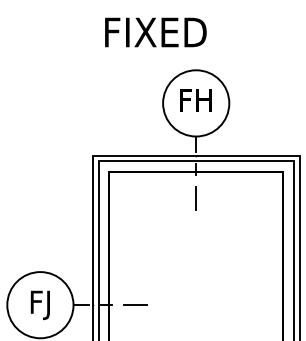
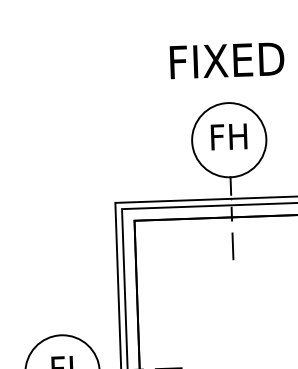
text: (155, 32) -> (226, 60), moved

